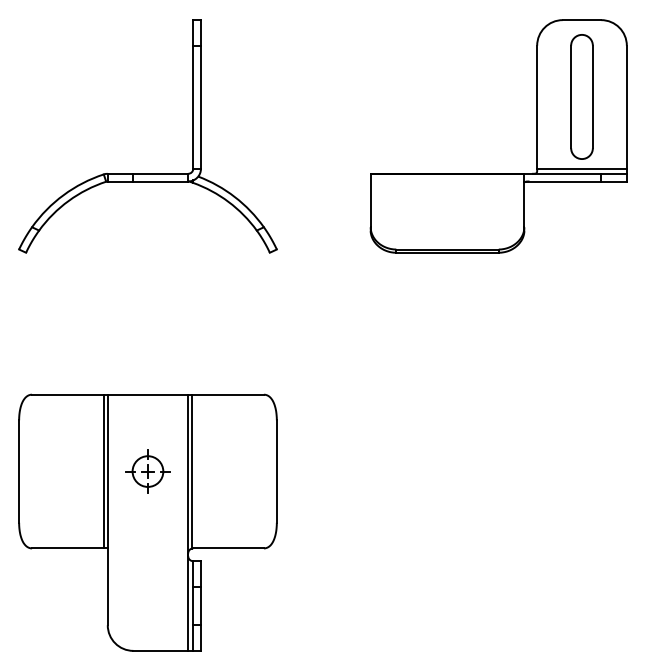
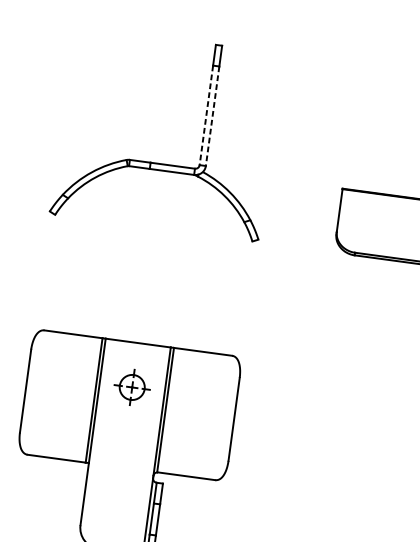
line: (193, 107) -> (206, 115), solid -> dashed
line: (201, 107) -> (212, 116), solid -> dashed
part: (147, 471) -> (131, 387), moved

